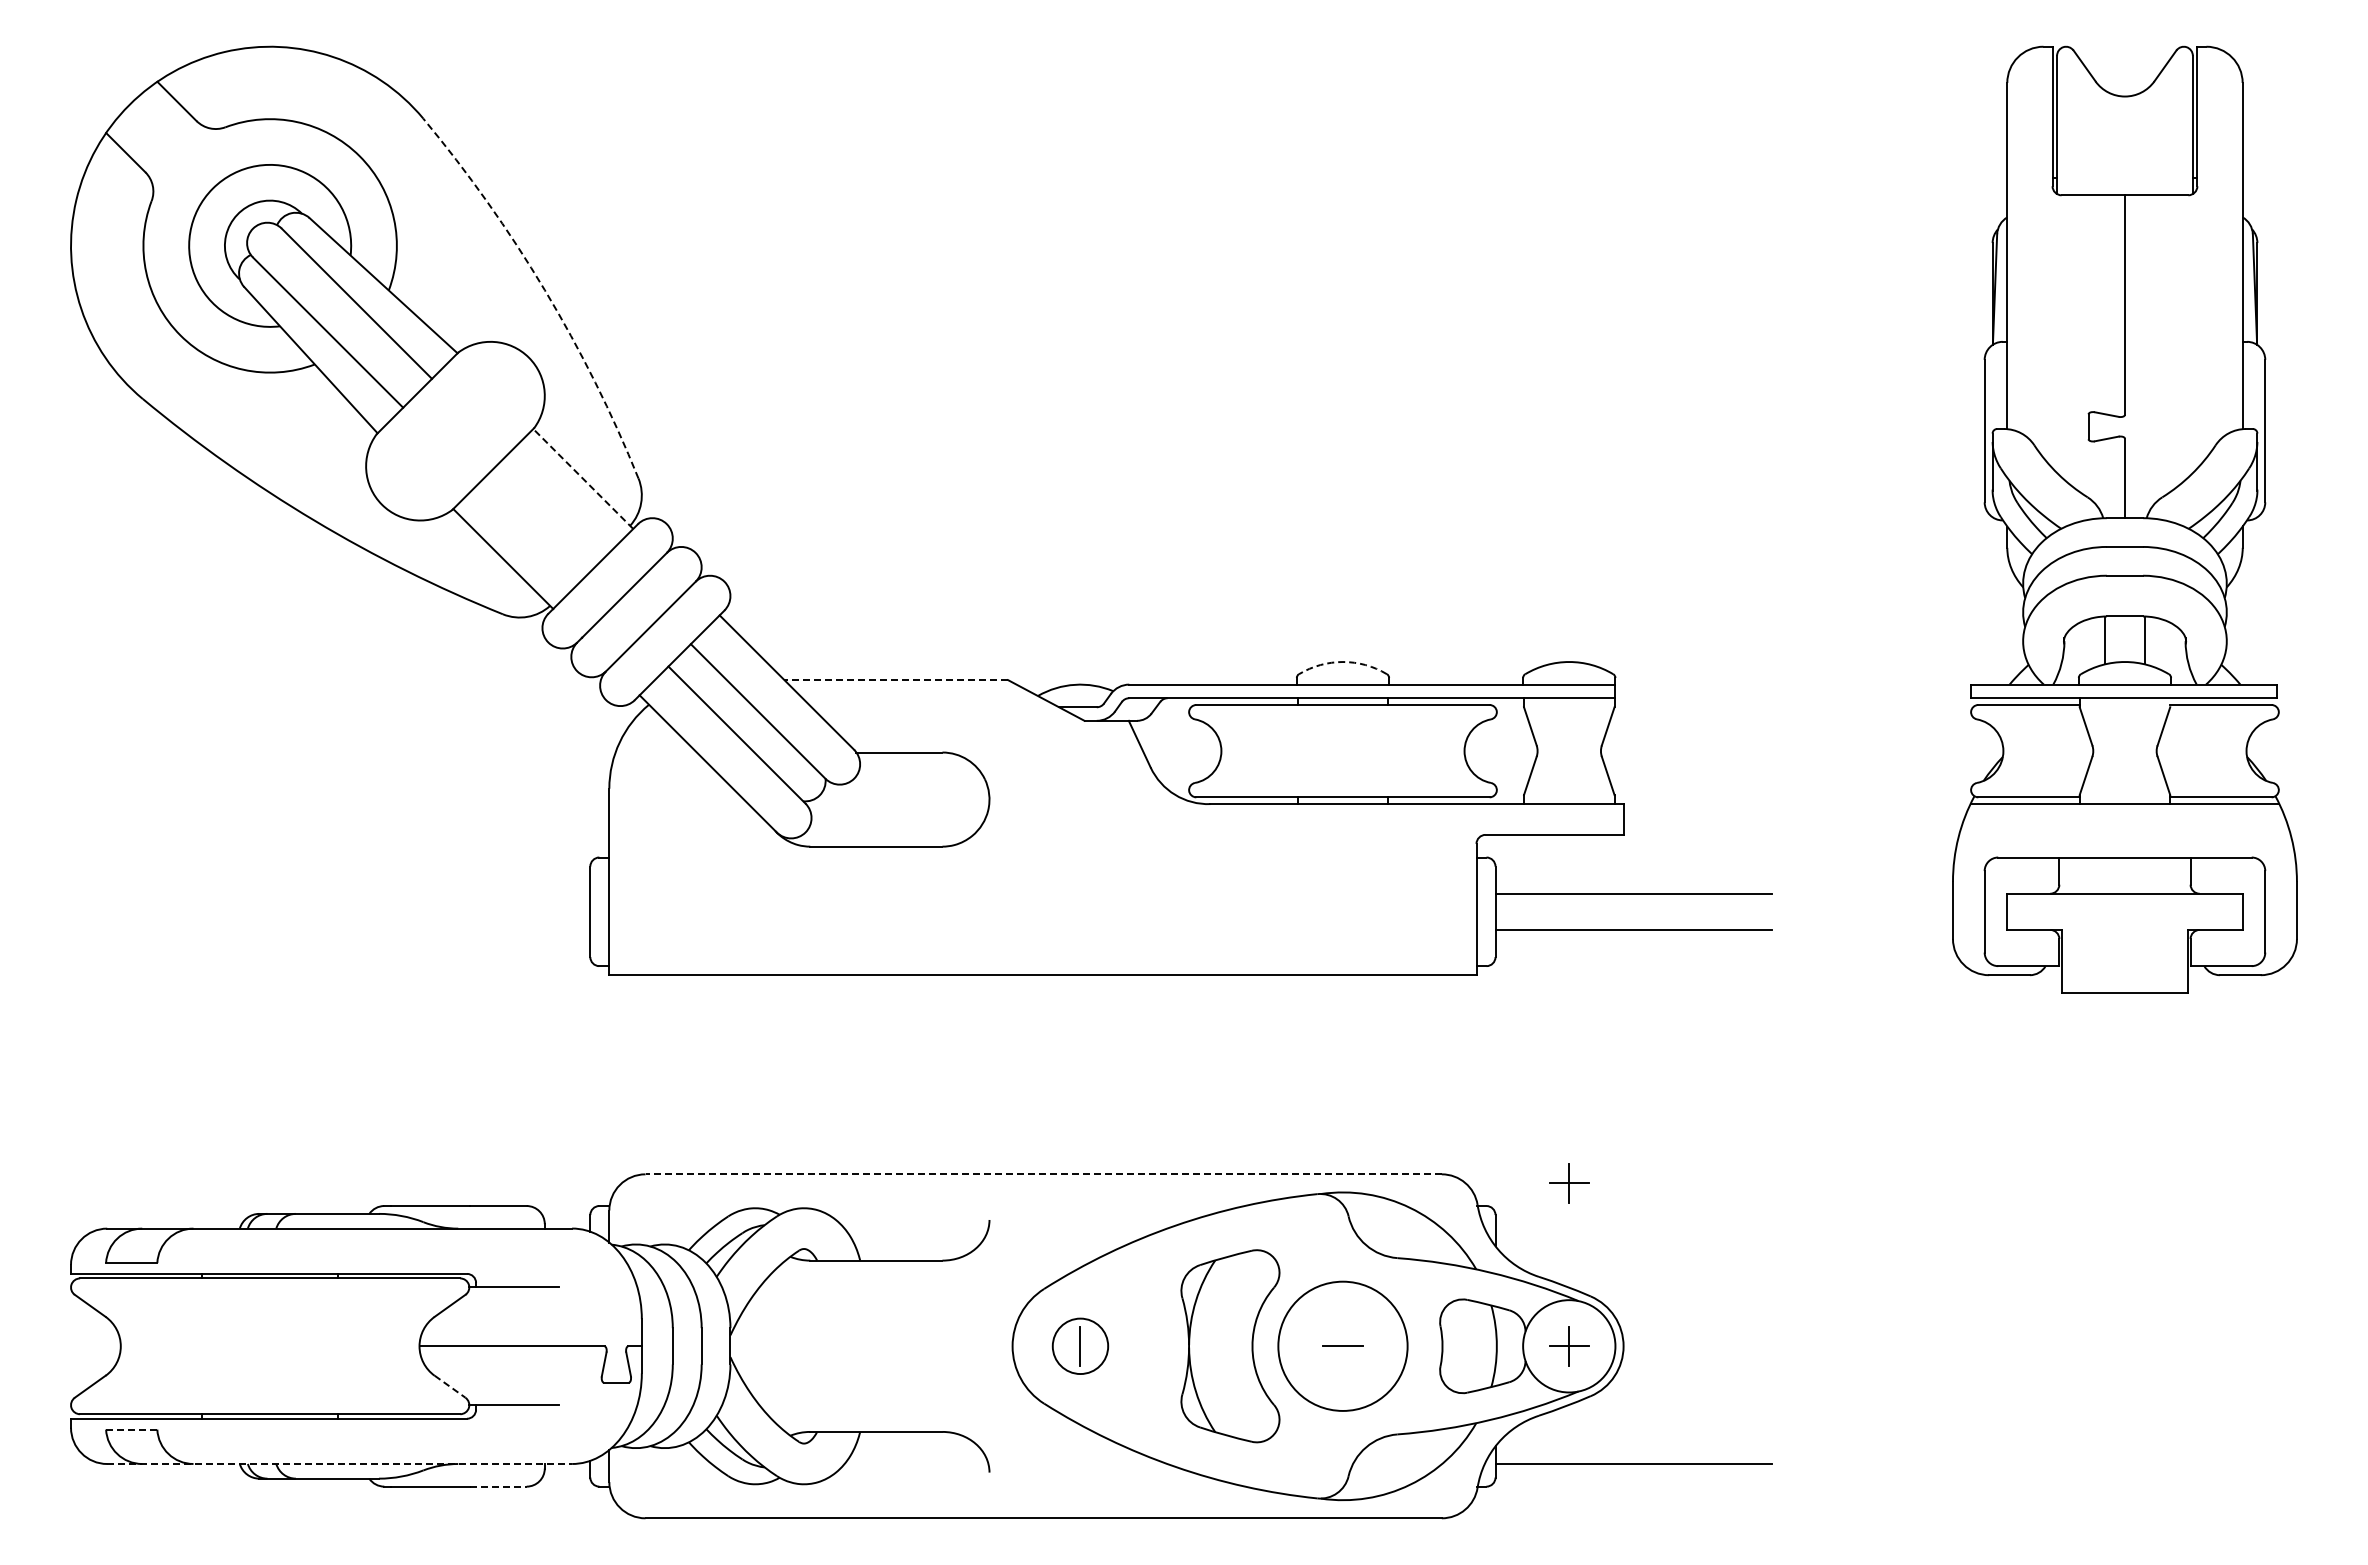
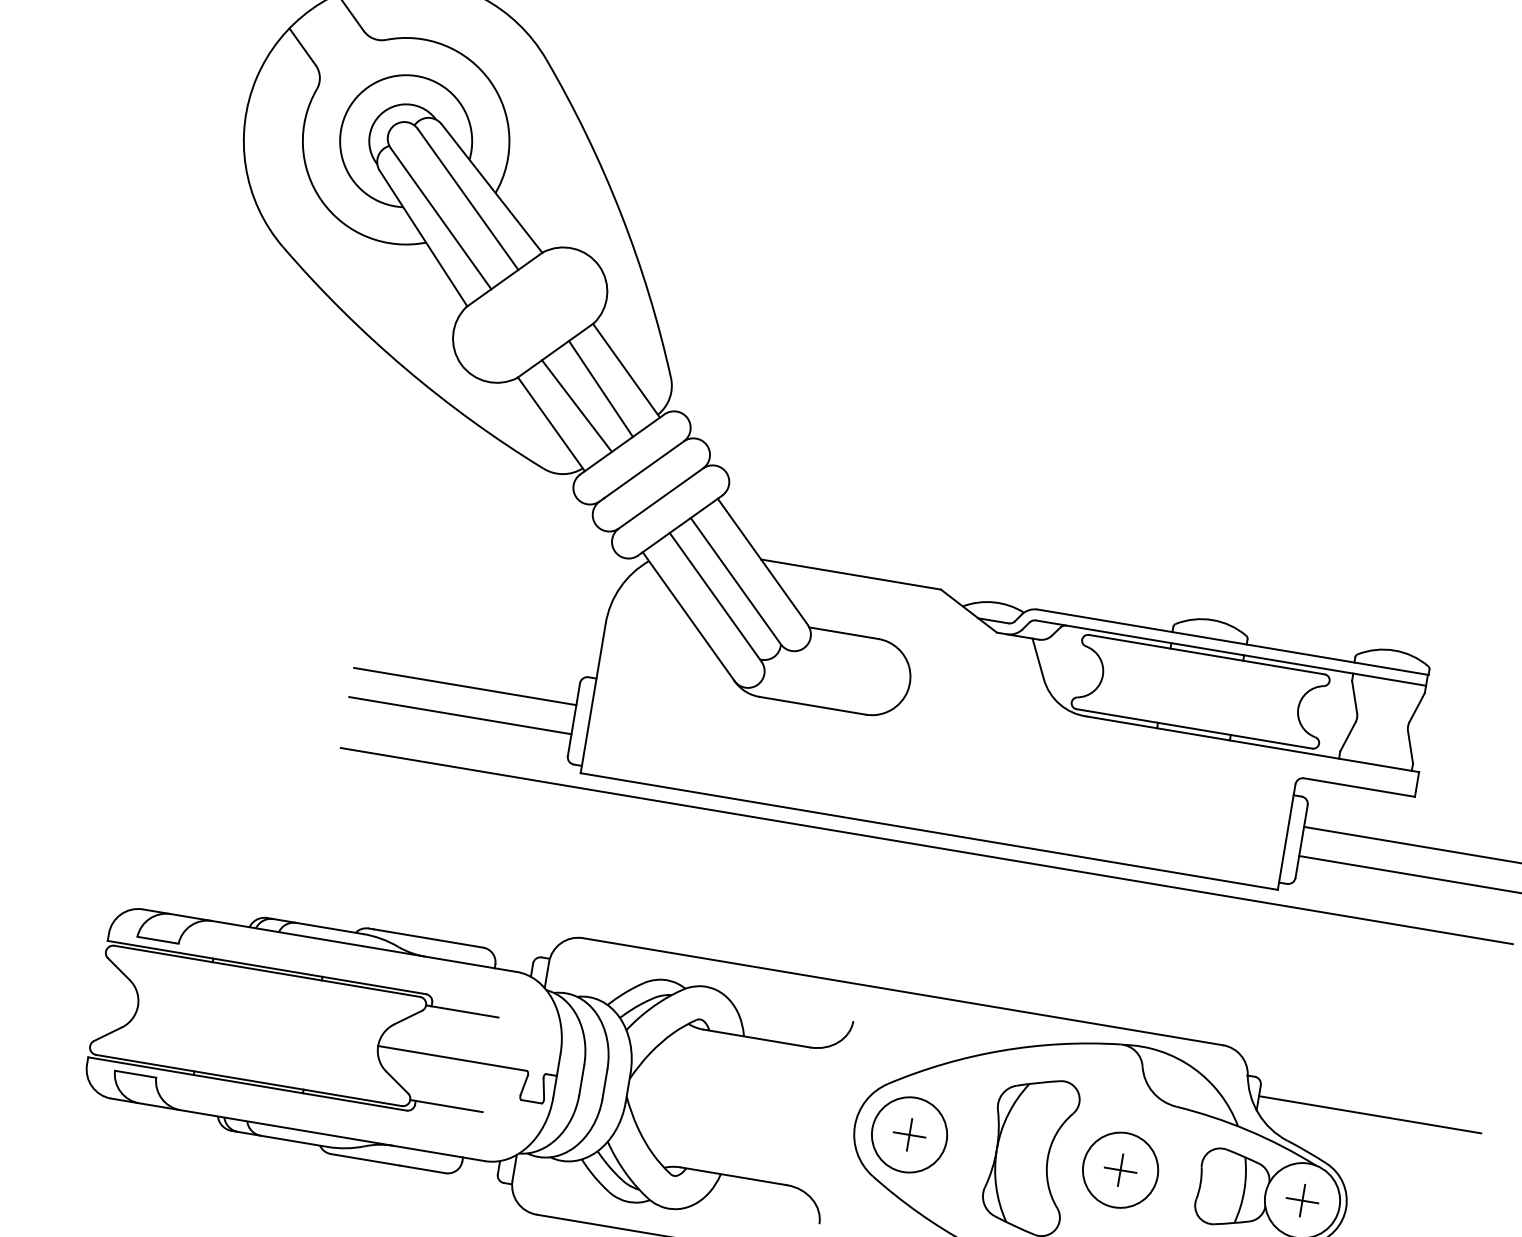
arc: (544, 290) -> (620, 214), dashed -> solid
line: (583, 478) -> (626, 370), dashed -> solid
line: (555, 505) -> (600, 388), added
line: (530, 531) -> (577, 405), added
arc: (1342, 662) -> (1212, 620), dashed -> solid
line: (896, 680) -> (851, 574), dashed -> solid
line: (451, 893) -> (464, 686), added
line: (451, 929) -> (459, 715), added
line: (1042, 993) -> (926, 846), added
line: (1043, 1174) -> (902, 991), dashed -> solid
part: (1569, 1183) -> (1324, 1069), removed
line: (1633, 1228) -> (1369, 1114), added
line: (1342, 1345) -> (1120, 1169), added
circle: (1080, 1346) -> (909, 1135), size x1.67
line: (1080, 1346) -> (909, 1135), added
circle: (1342, 1346) -> (1120, 1170), size x0.71
line: (450, 1386) -> (397, 1082), dashed -> solid
line: (131, 1429) -> (135, 1074), dashed -> solid
line: (340, 1464) -> (298, 1130), dashed -> solid
line: (498, 1486) -> (422, 1169), dashed -> solid

